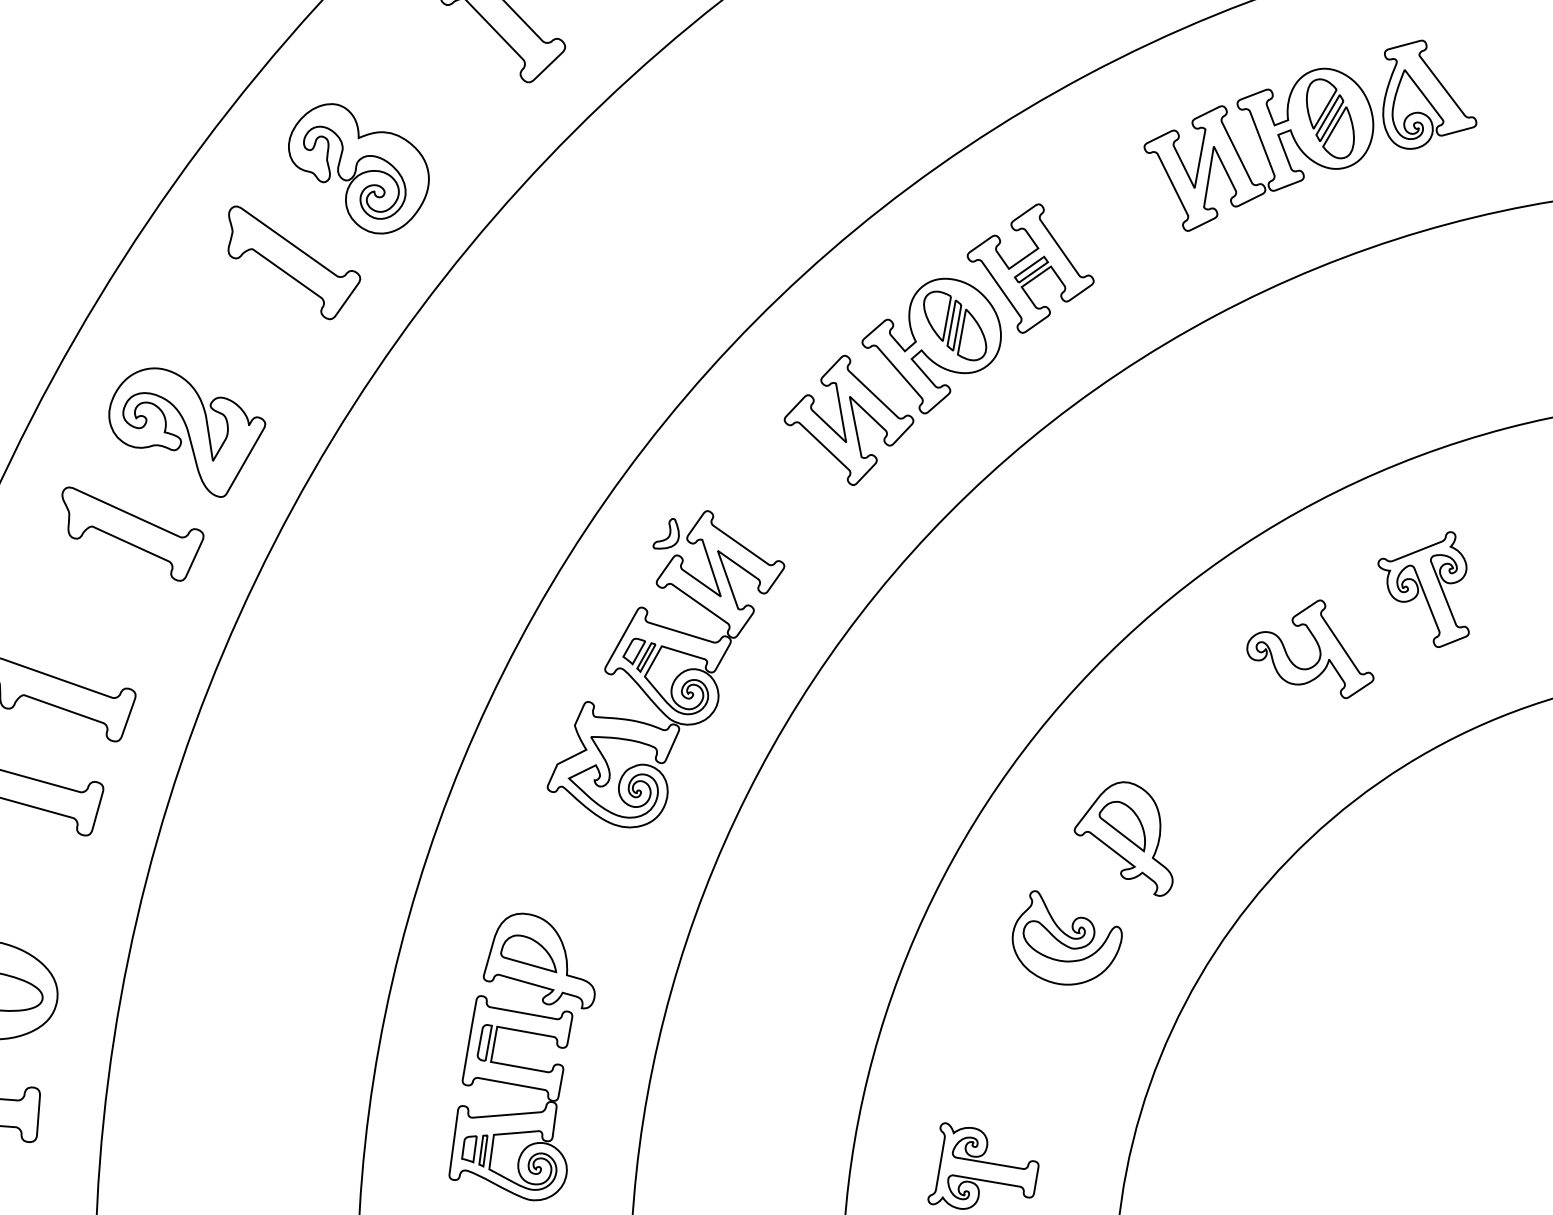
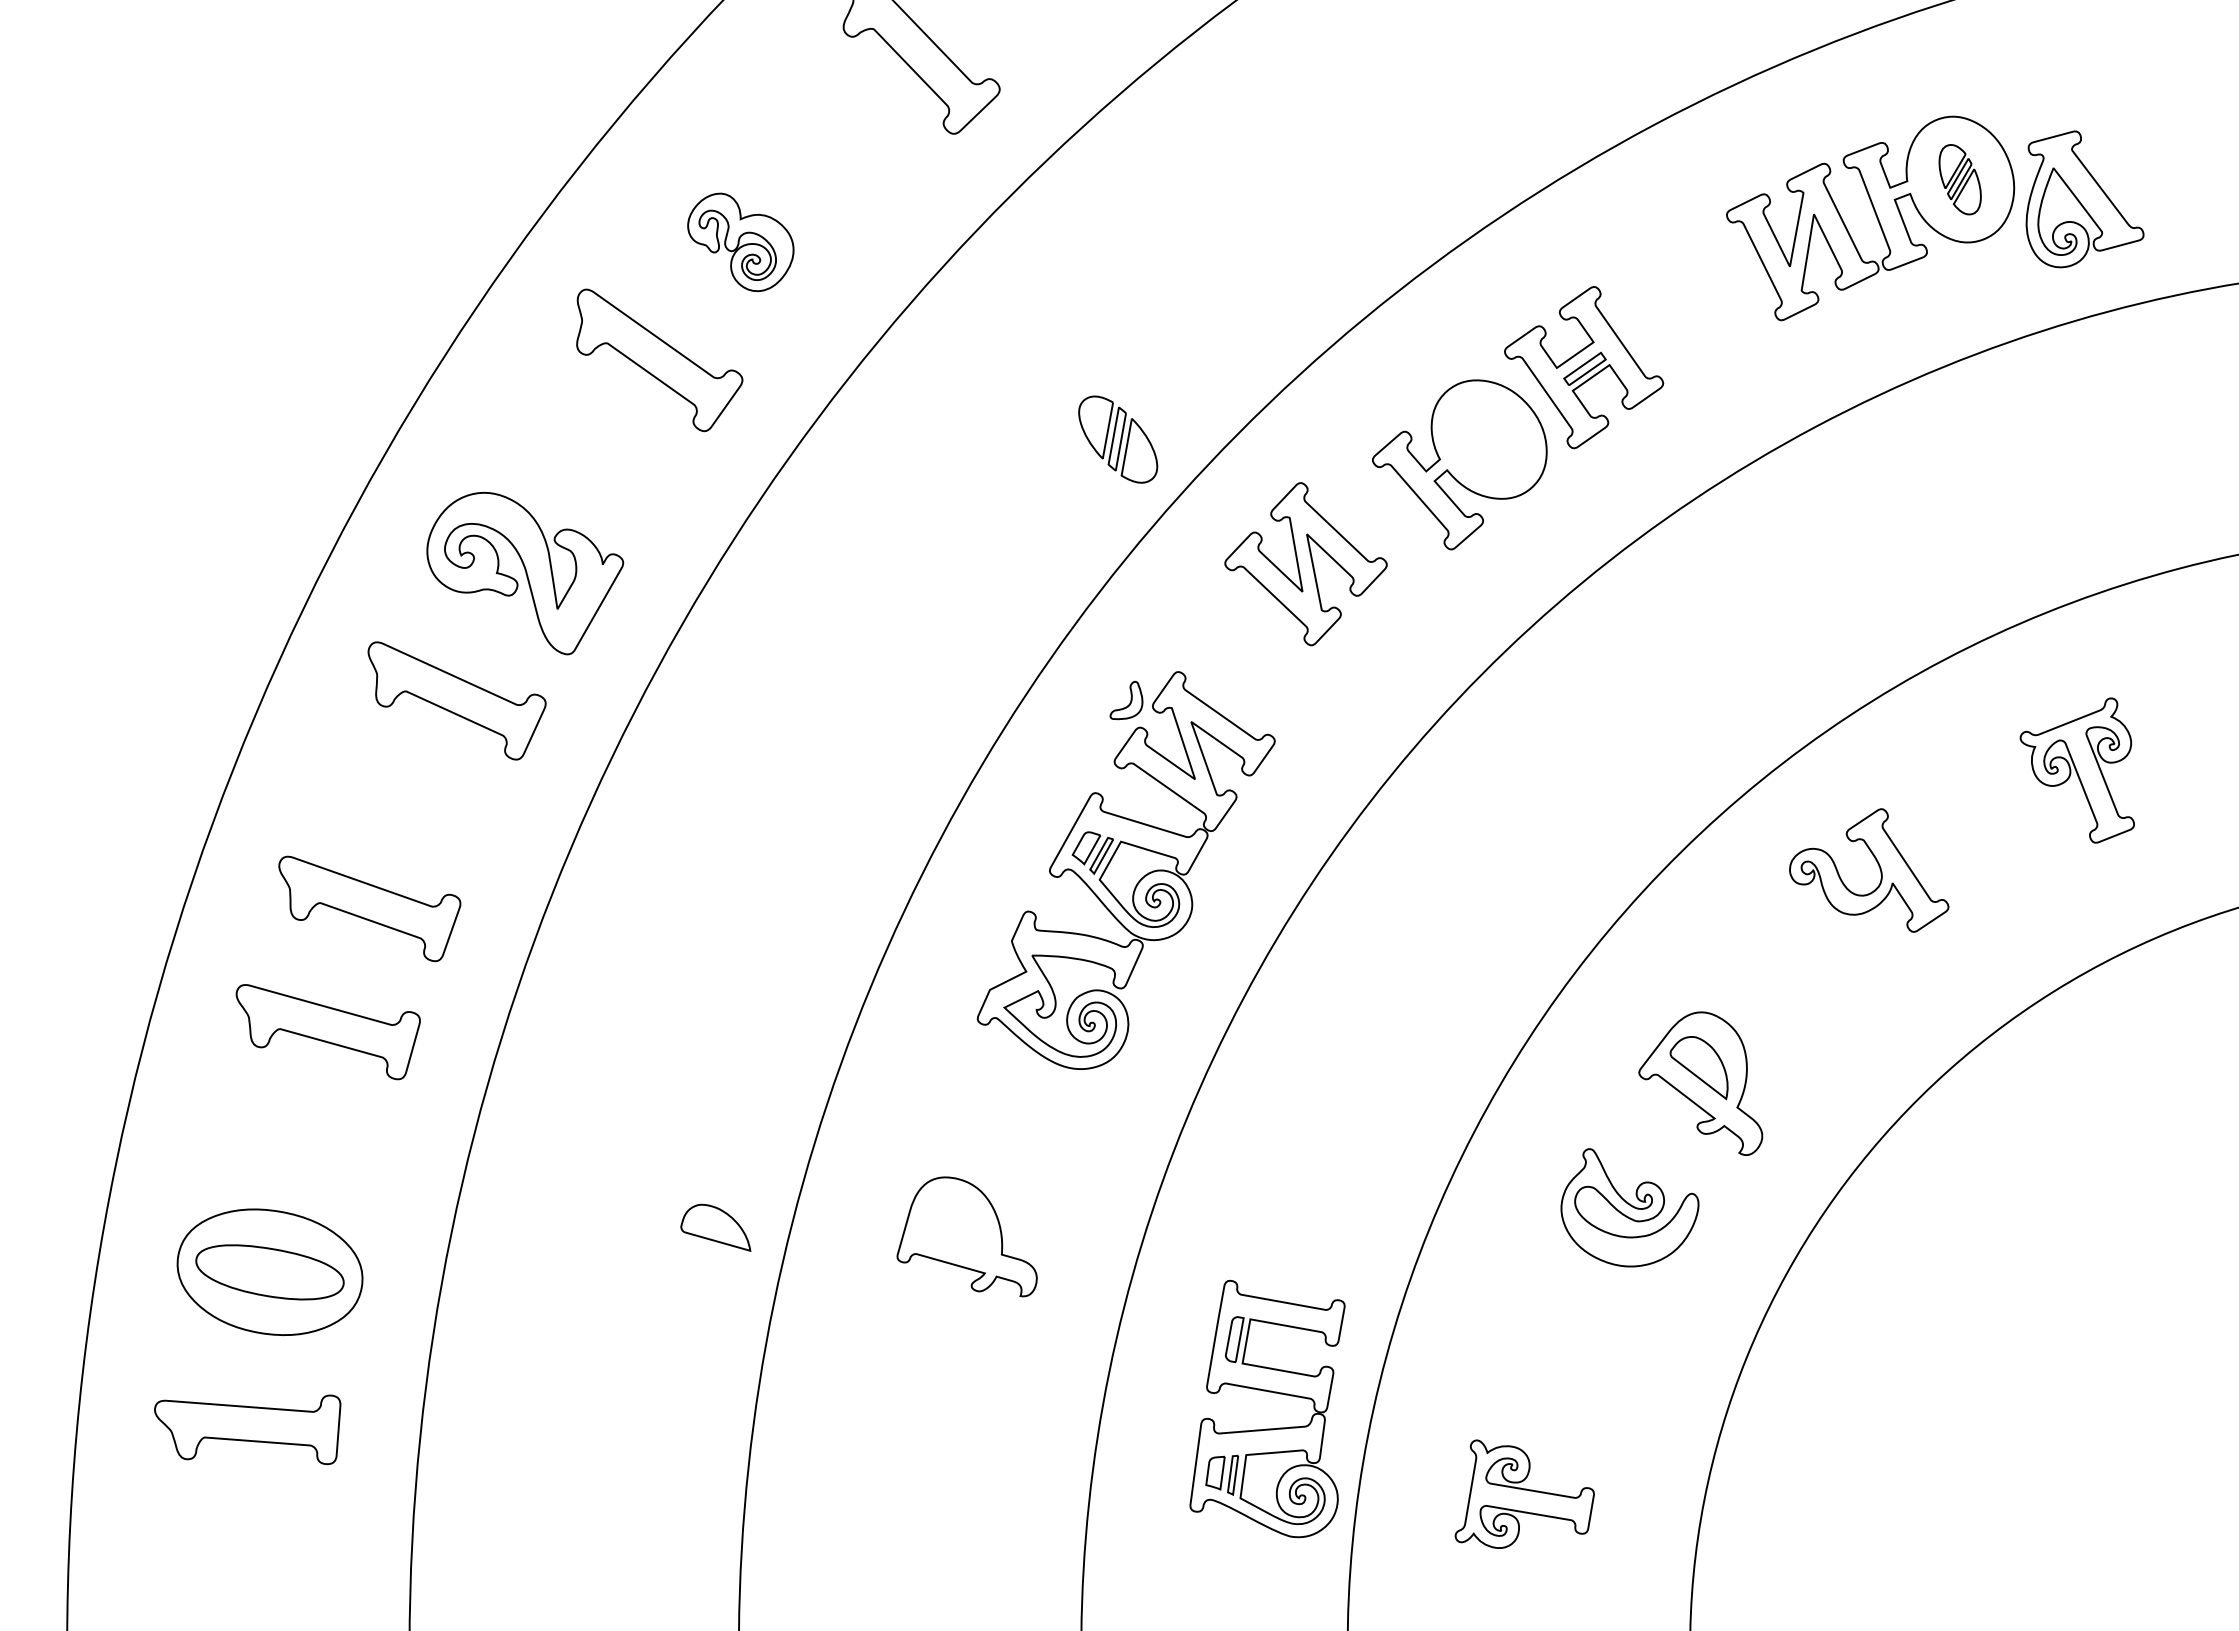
part: (1429, 94) -> (2084, 199), moved
part: (1329, 118) -> (1959, 179), size x0.7
part: (358, 168) -> (740, 242), size x0.6
part: (955, 325) -> (1118, 439), moved
part: (848, 420) -> (1305, 564), moved
part: (1317, 646) -> (1878, 866), moved
part: (528, 953) -> (715, 1227), moved
part: (511, 1085) -> (1268, 1392), moved

